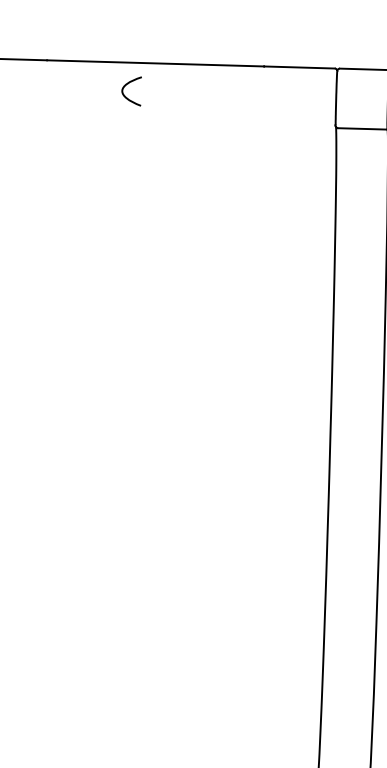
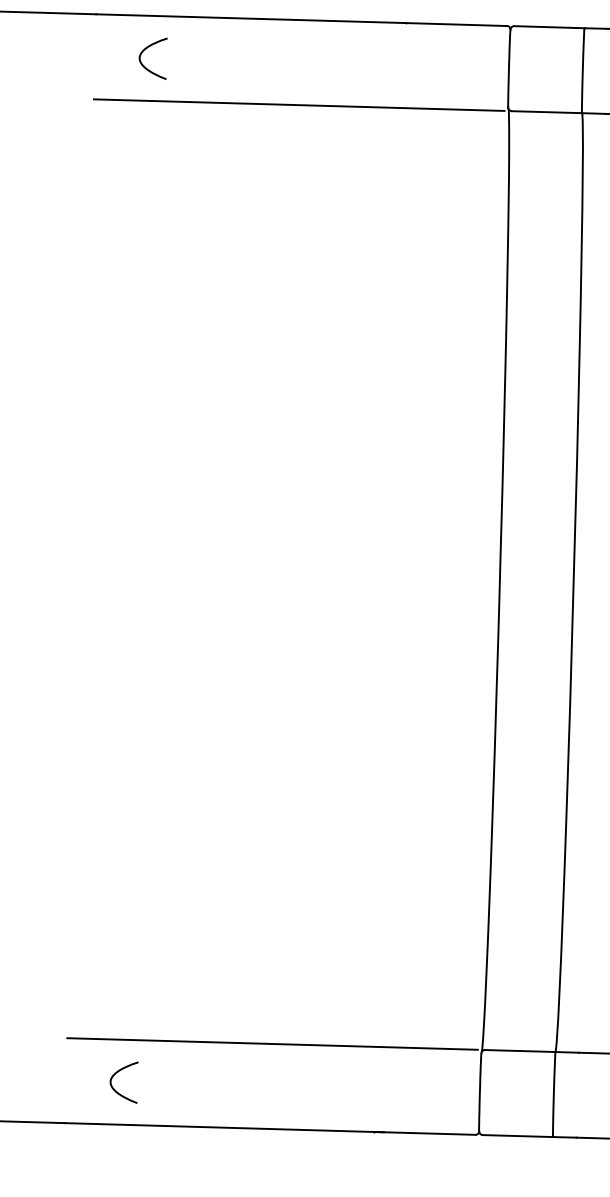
curve: (126, 85) -> (145, 50), moved
line: (188, 123) -> (298, 104), added

